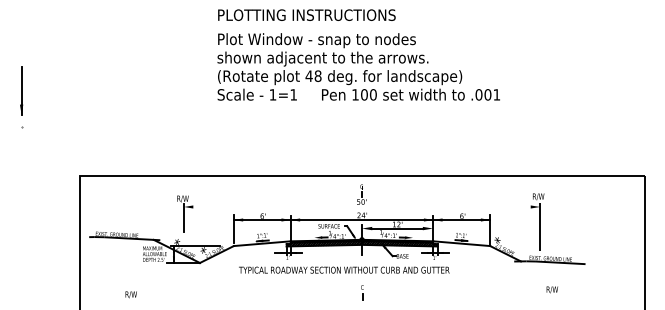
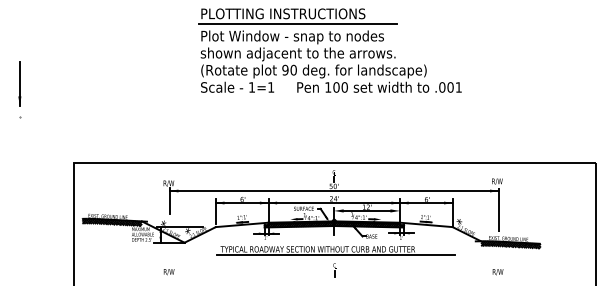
line: (322, 26) -> (297, 24), added
text: (313, 76) -> (289, 70), 48 -> 90
line: (362, 206) -> (334, 190), added
hatch: (121, 241) -> (112, 222), added
hatch: (552, 265) -> (510, 245), added
line: (363, 276) -> (335, 255), added
text: (551, 289) -> (497, 271), moved
text: (130, 294) -> (168, 271), moved

